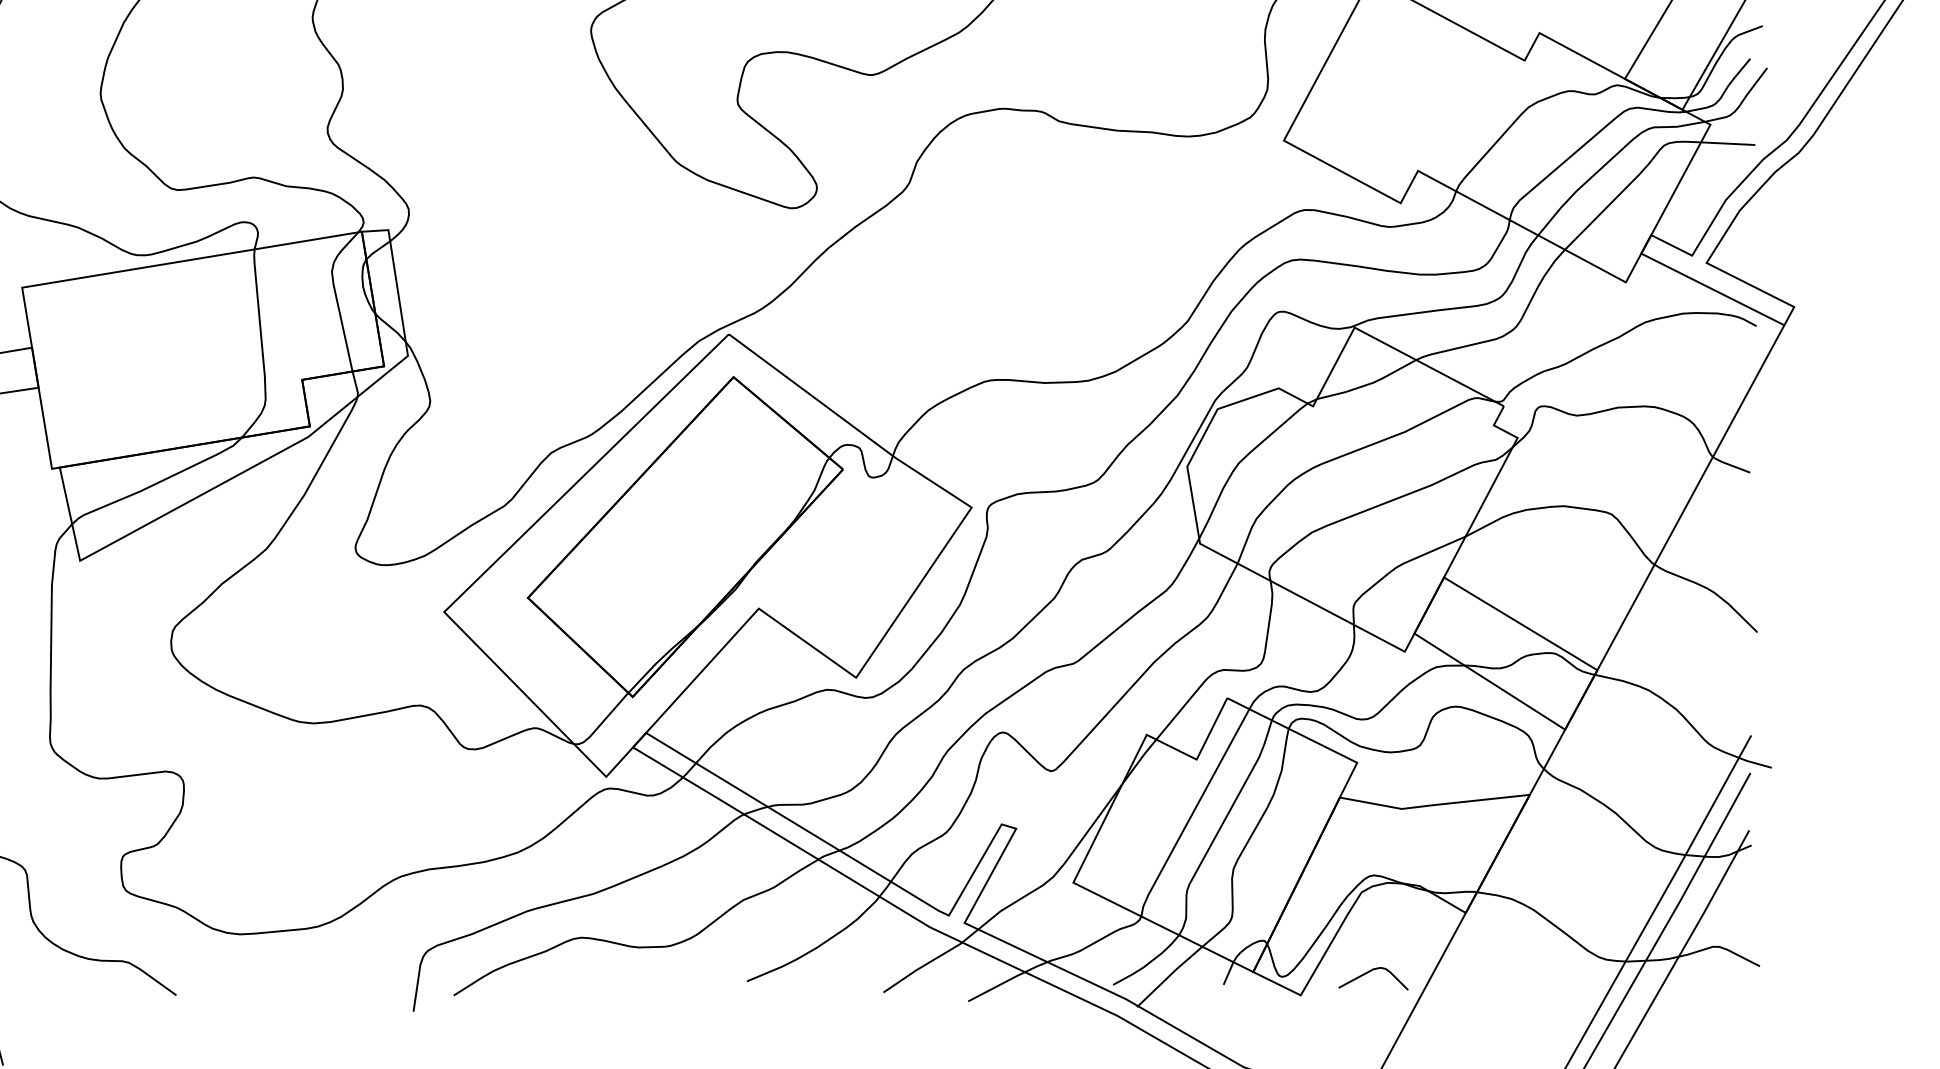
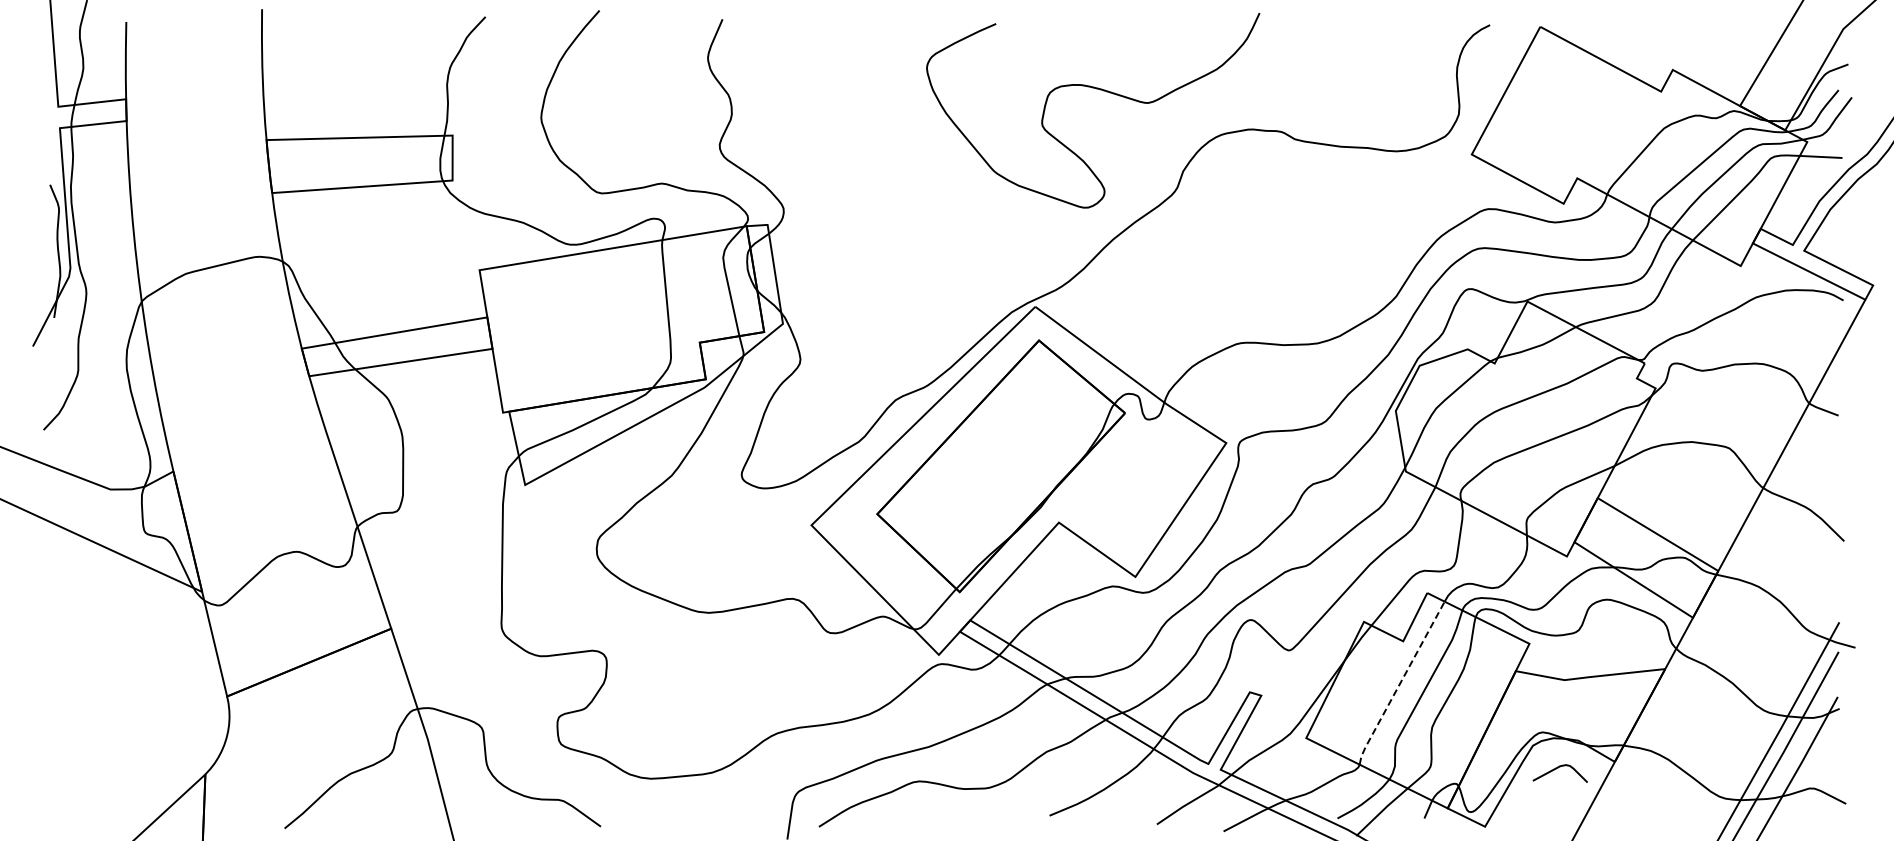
line: (1191, 814) -> (1399, 684), solid -> dashed
curve: (1368, 973) -> (1556, 769), moved

